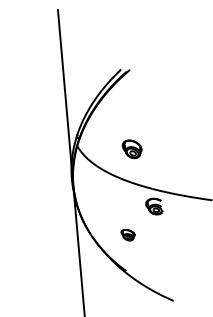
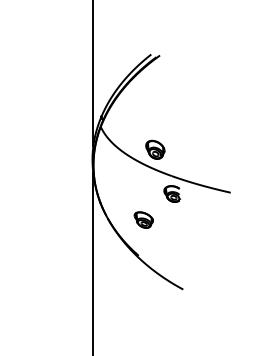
part: (132, 148) -> (155, 149), moved
part: (127, 234) -> (143, 219), size x1.43

